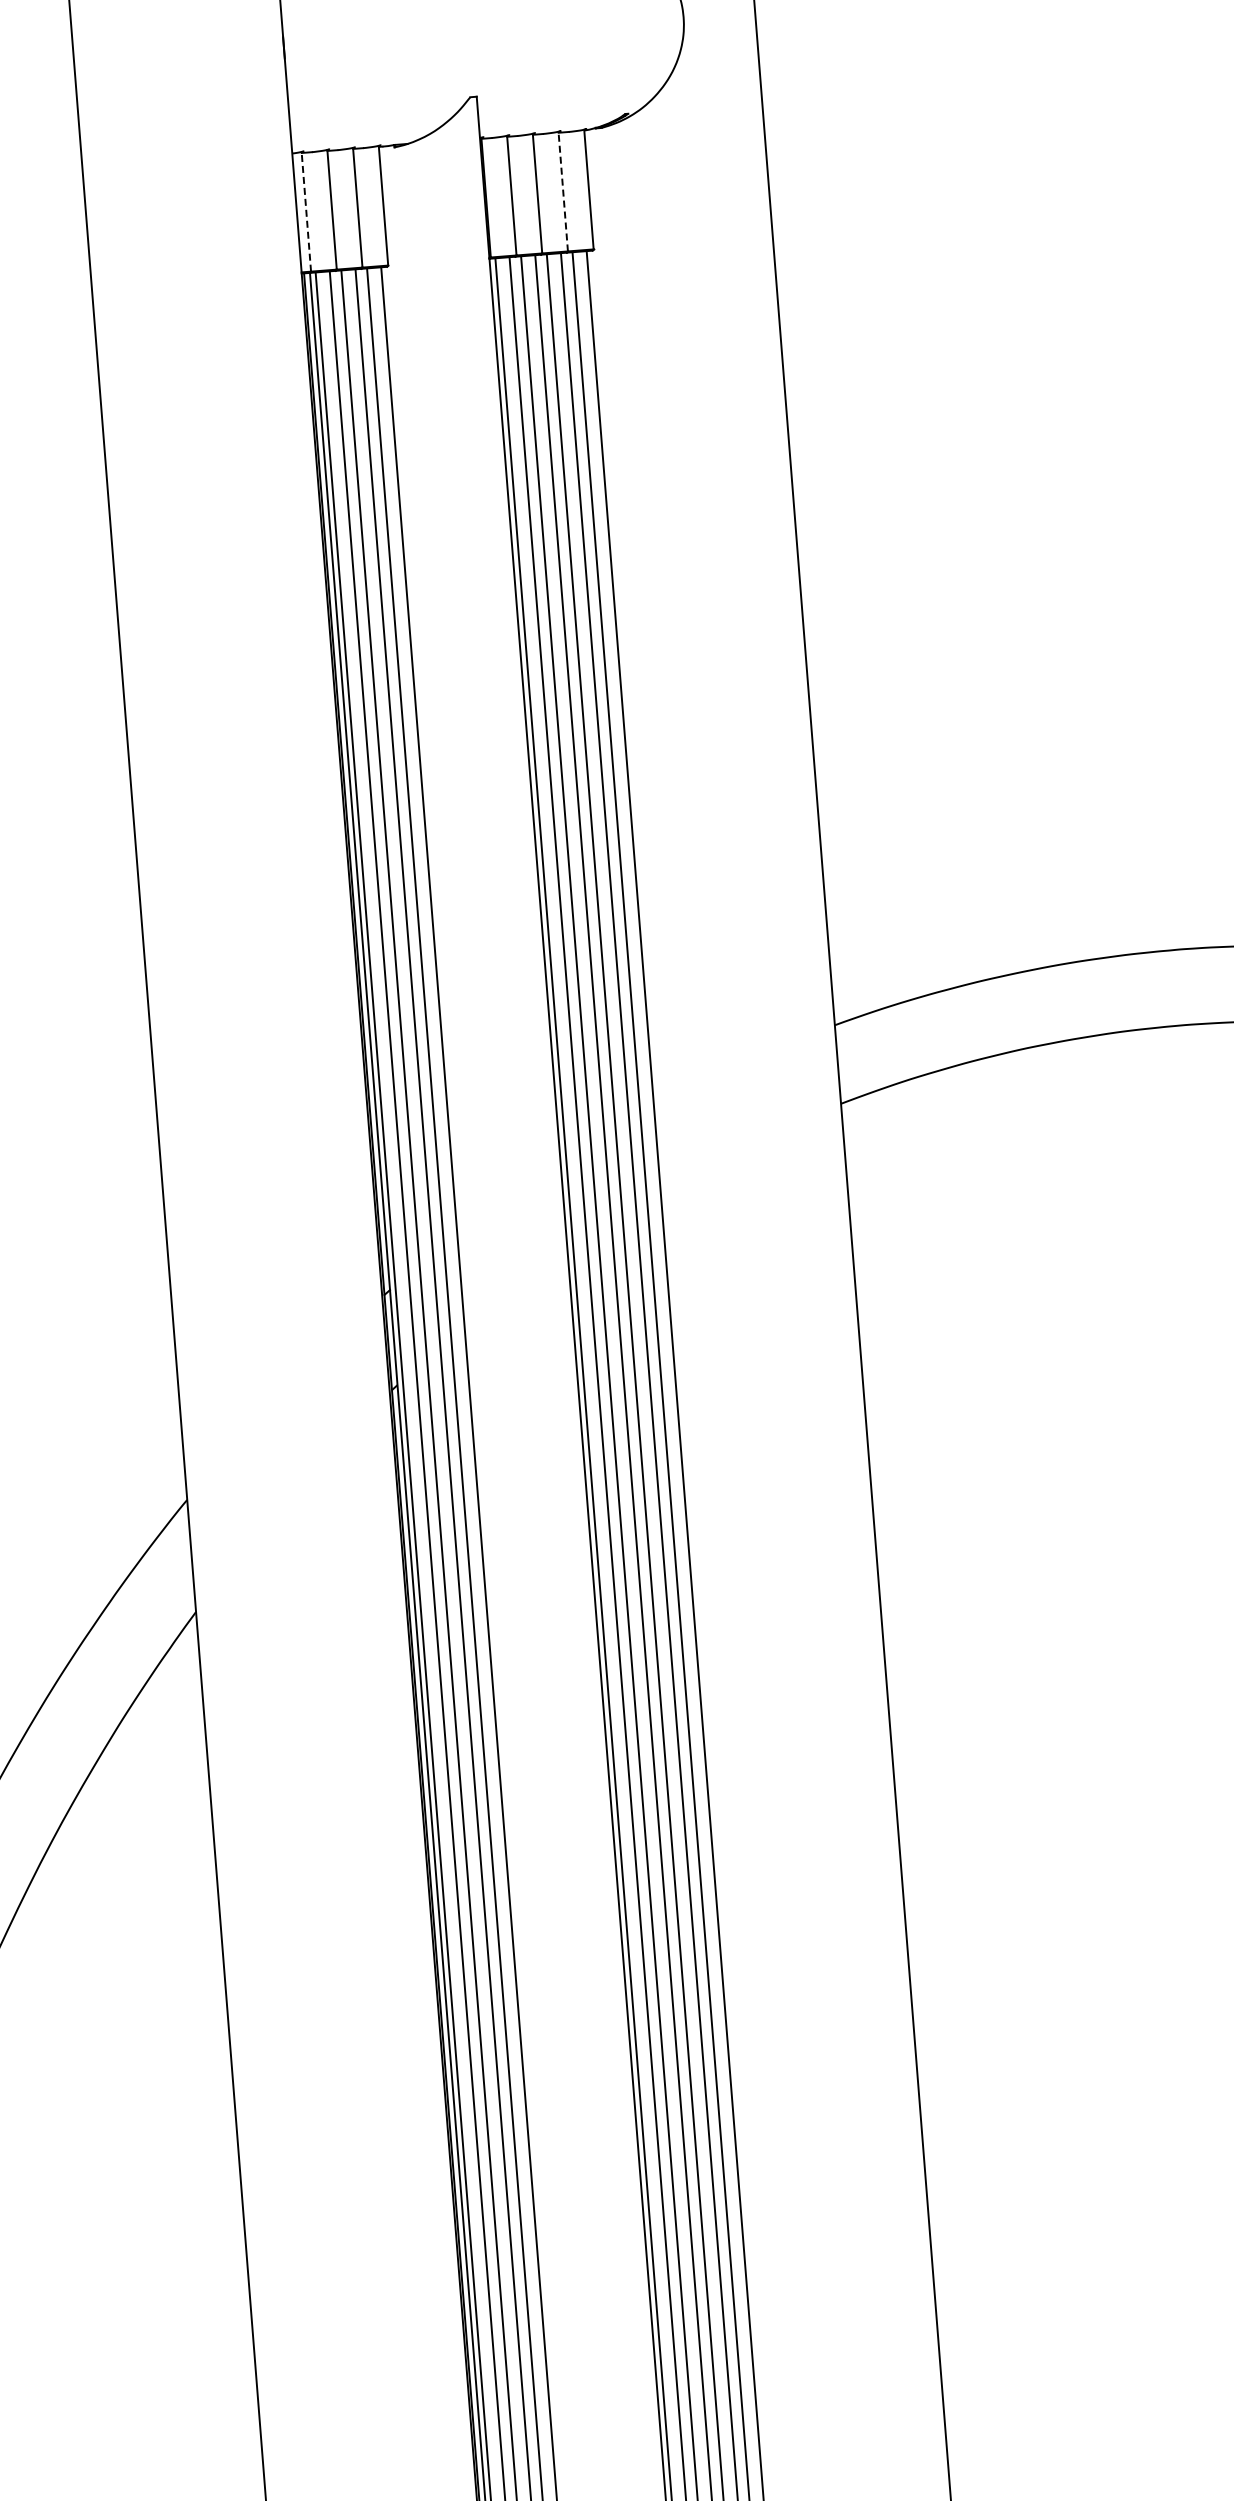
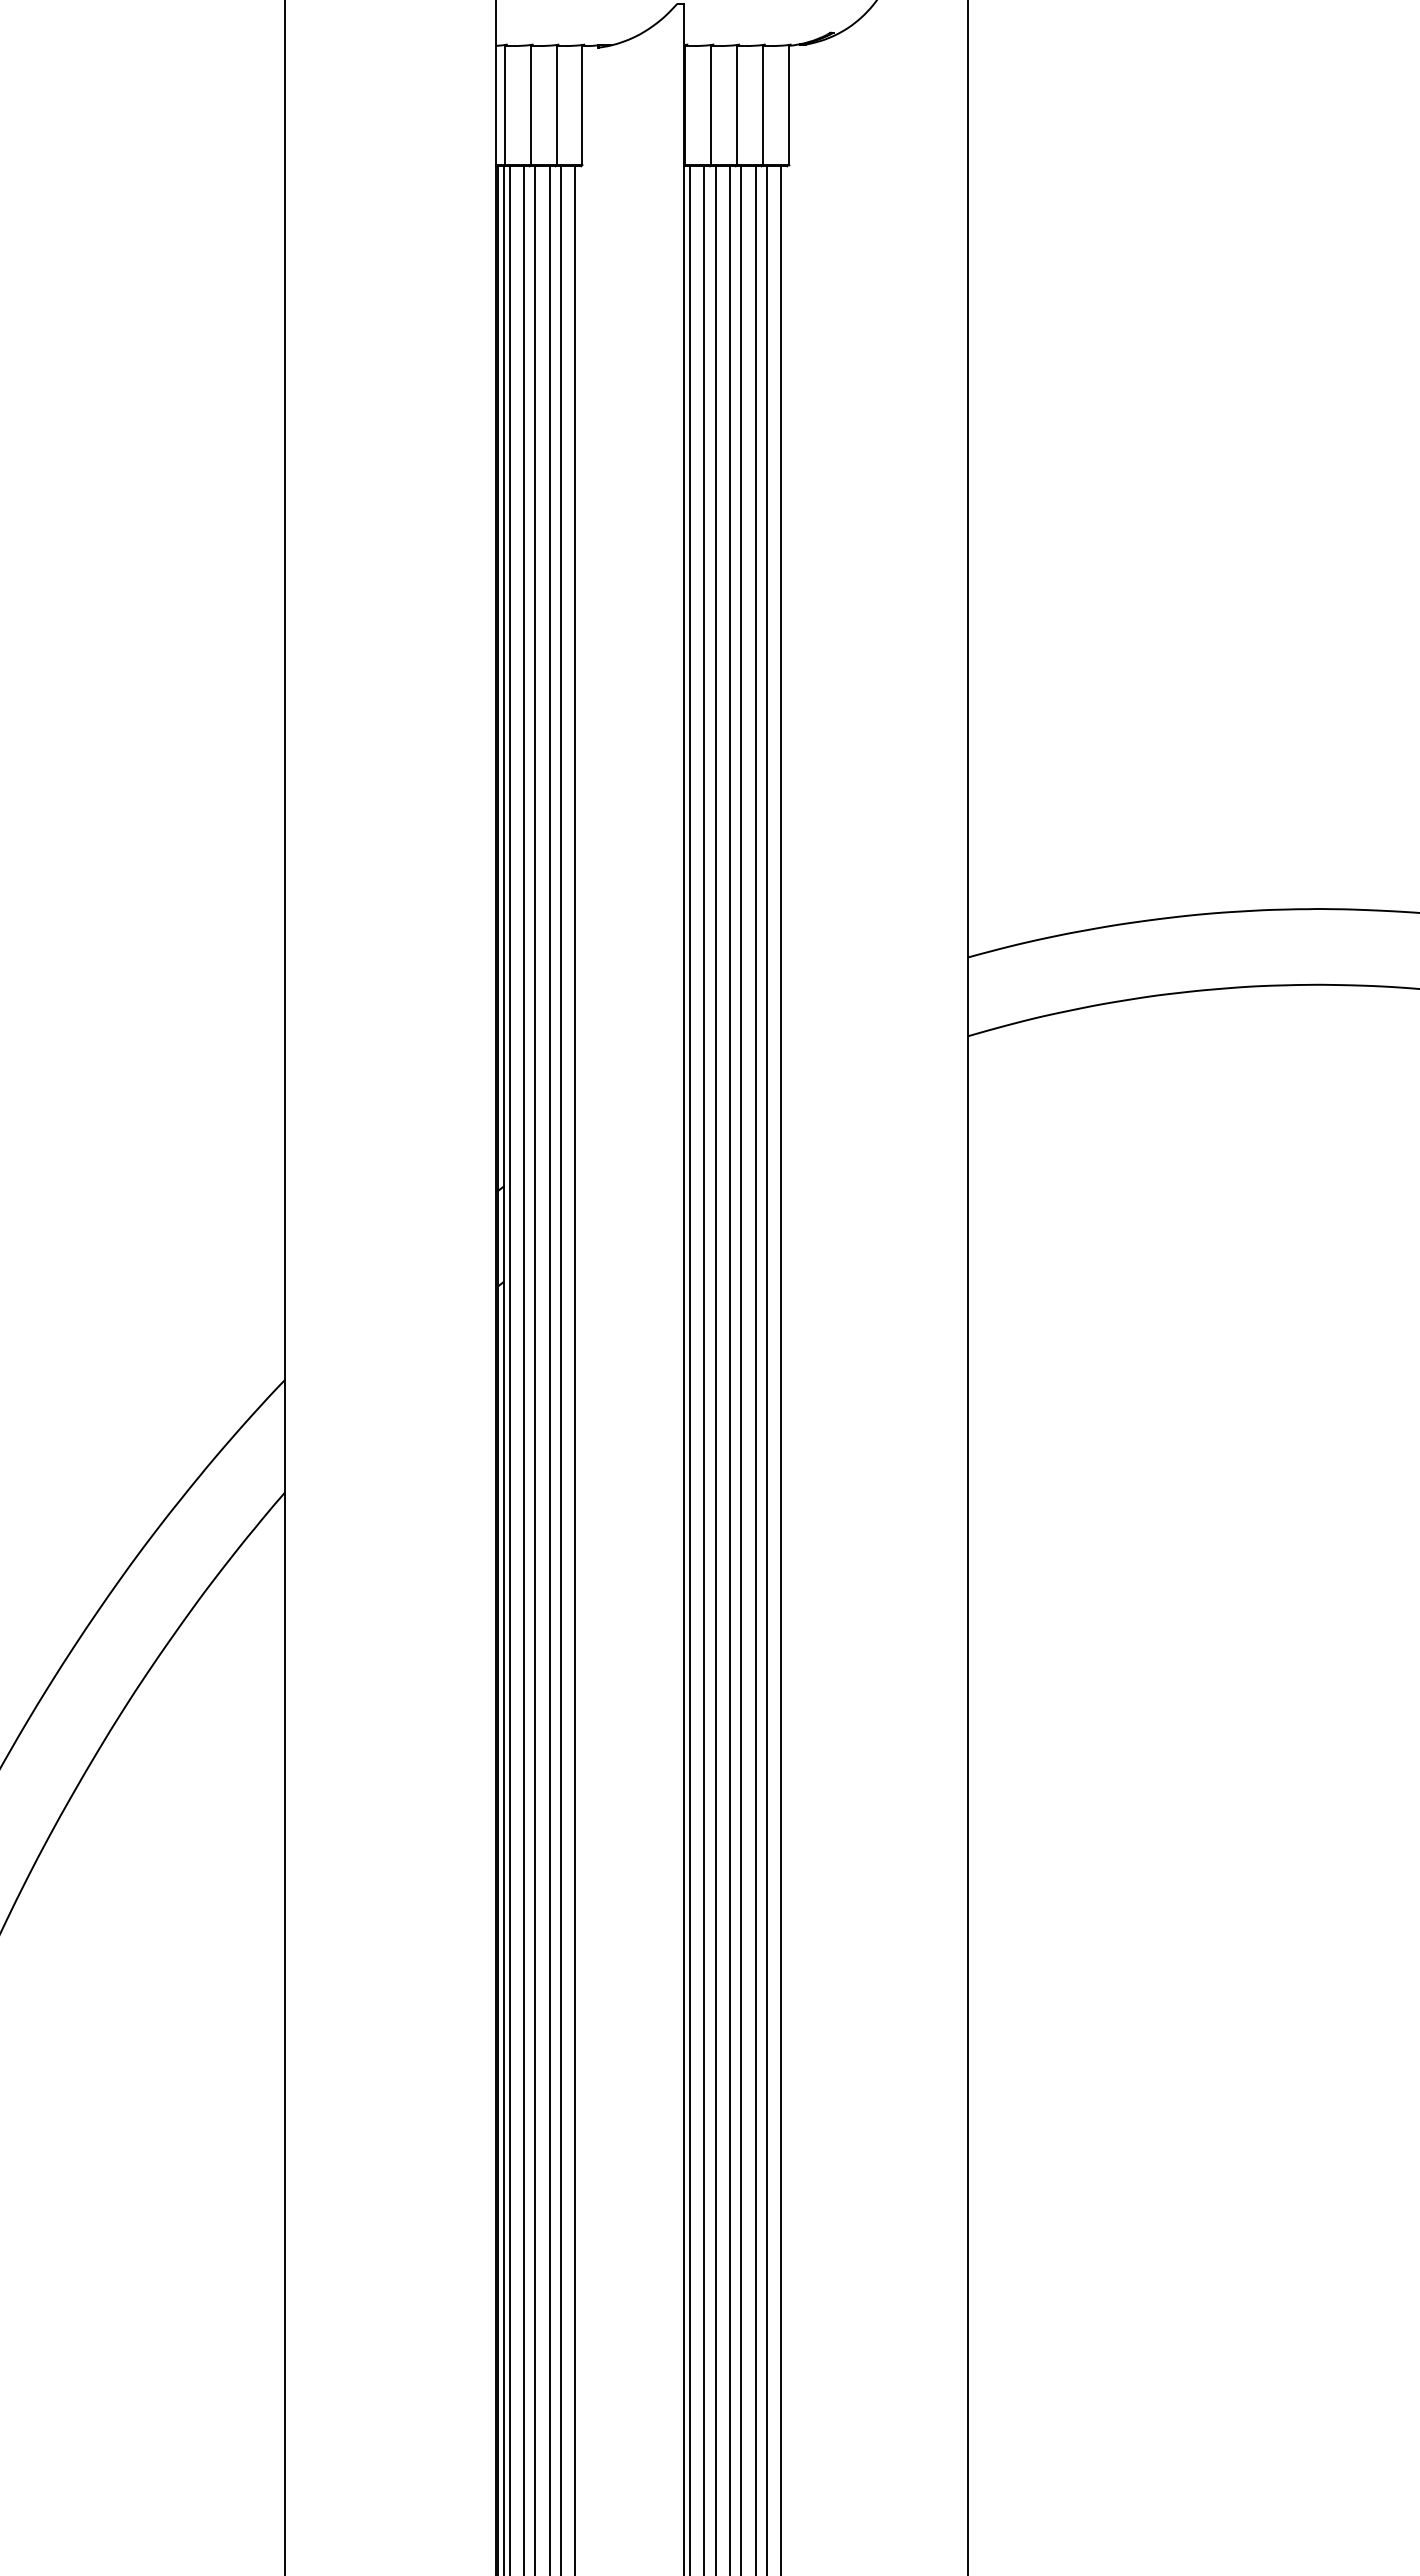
line: (563, 192) -> (762, 105), dashed -> solid
line: (306, 212) -> (505, 105), dashed -> solid

